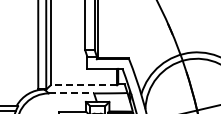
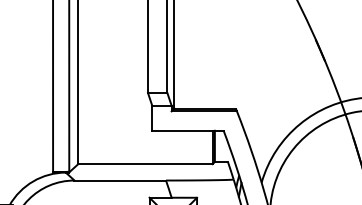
line: (83, 85) -> (144, 164), dashed -> solid
line: (71, 93) -> (120, 180), dashed -> solid

